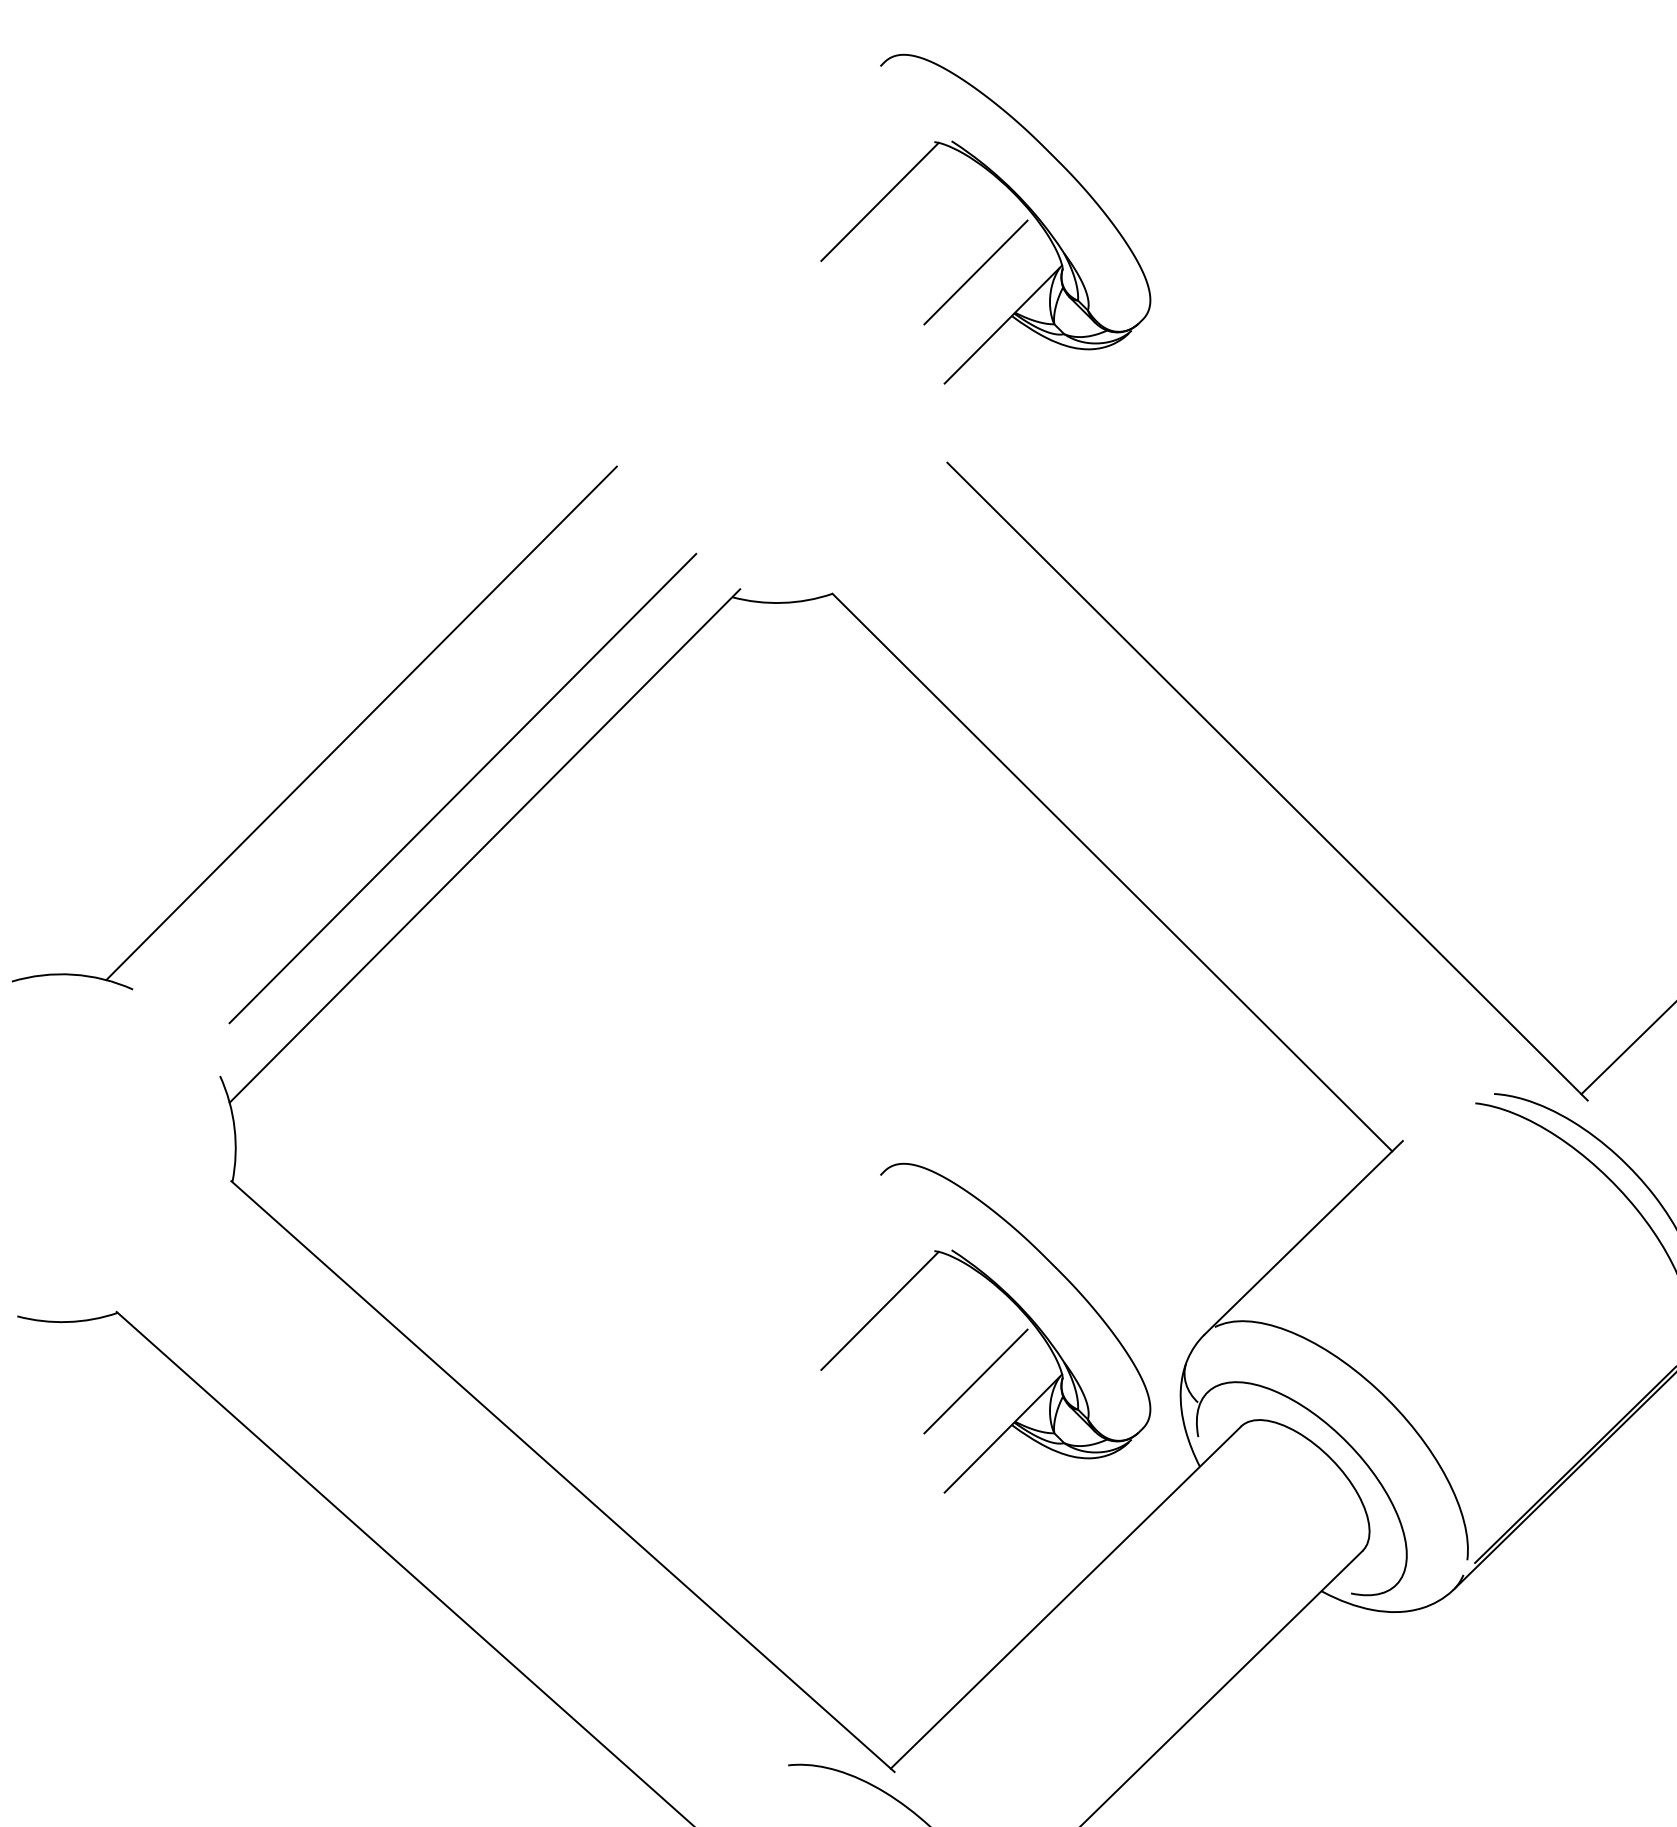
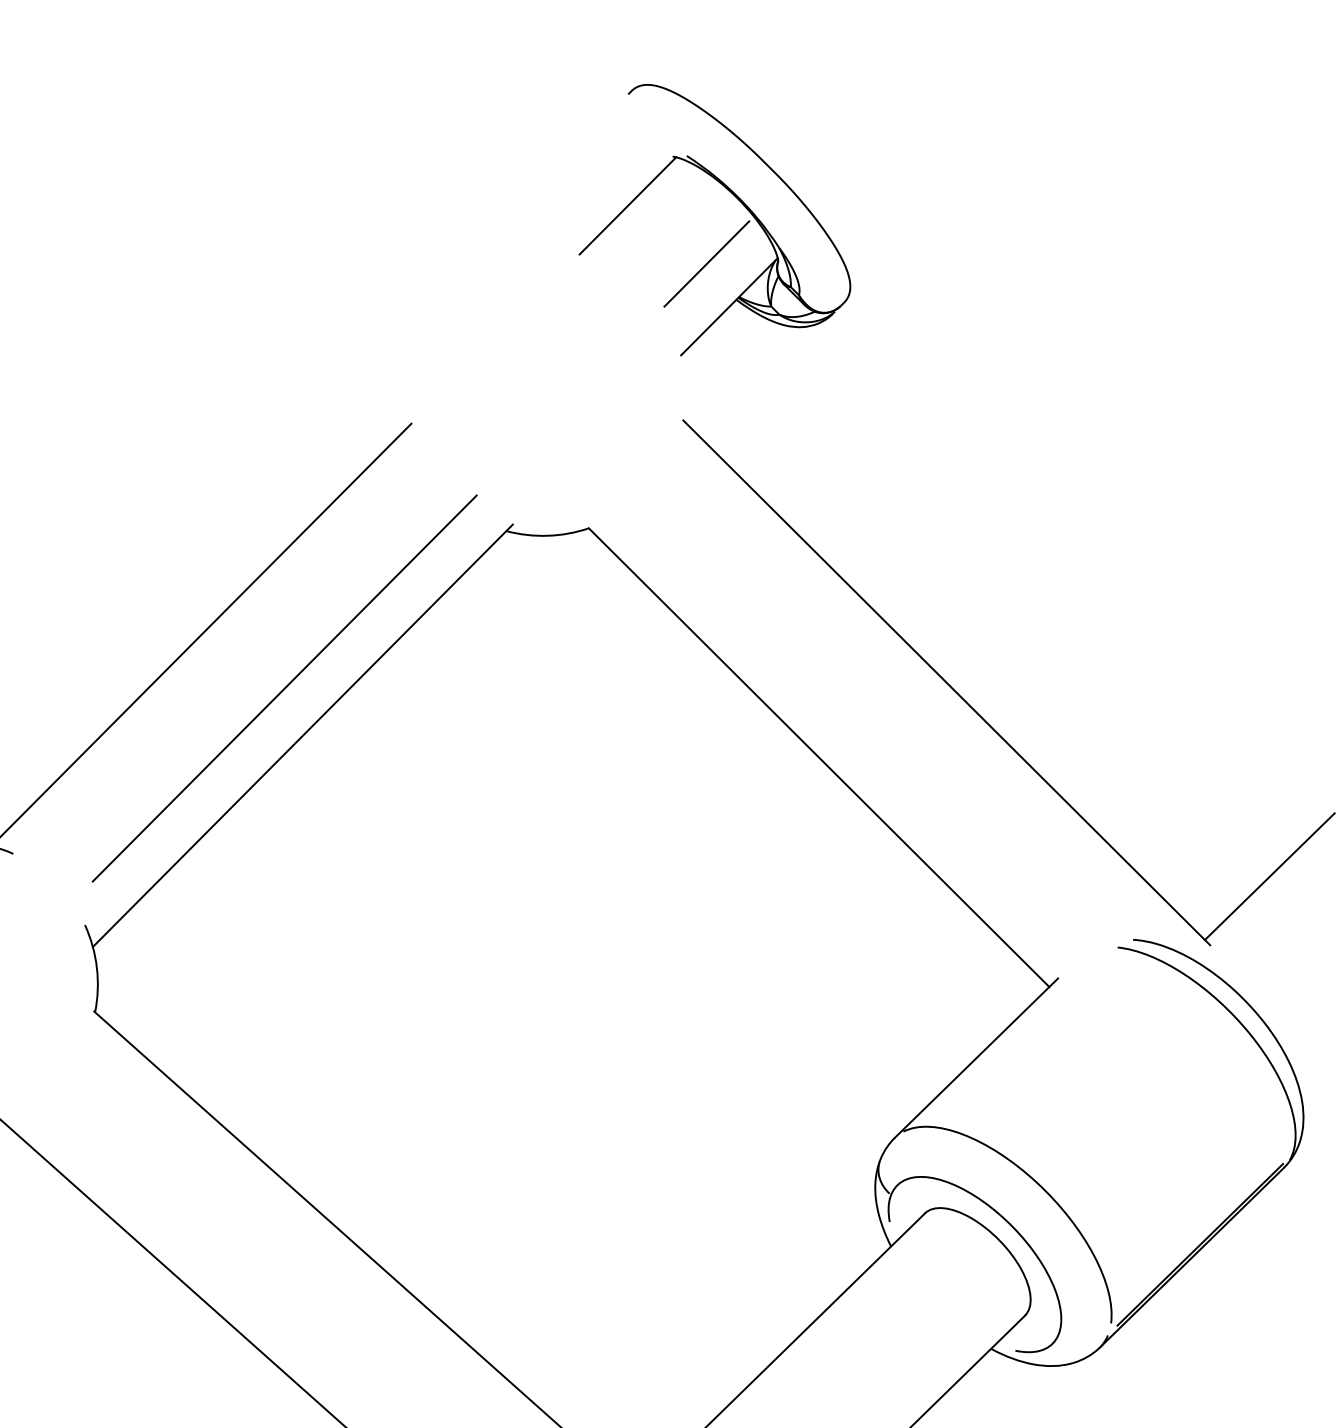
part: (1007, 1348) -> (732, 1149), removed

